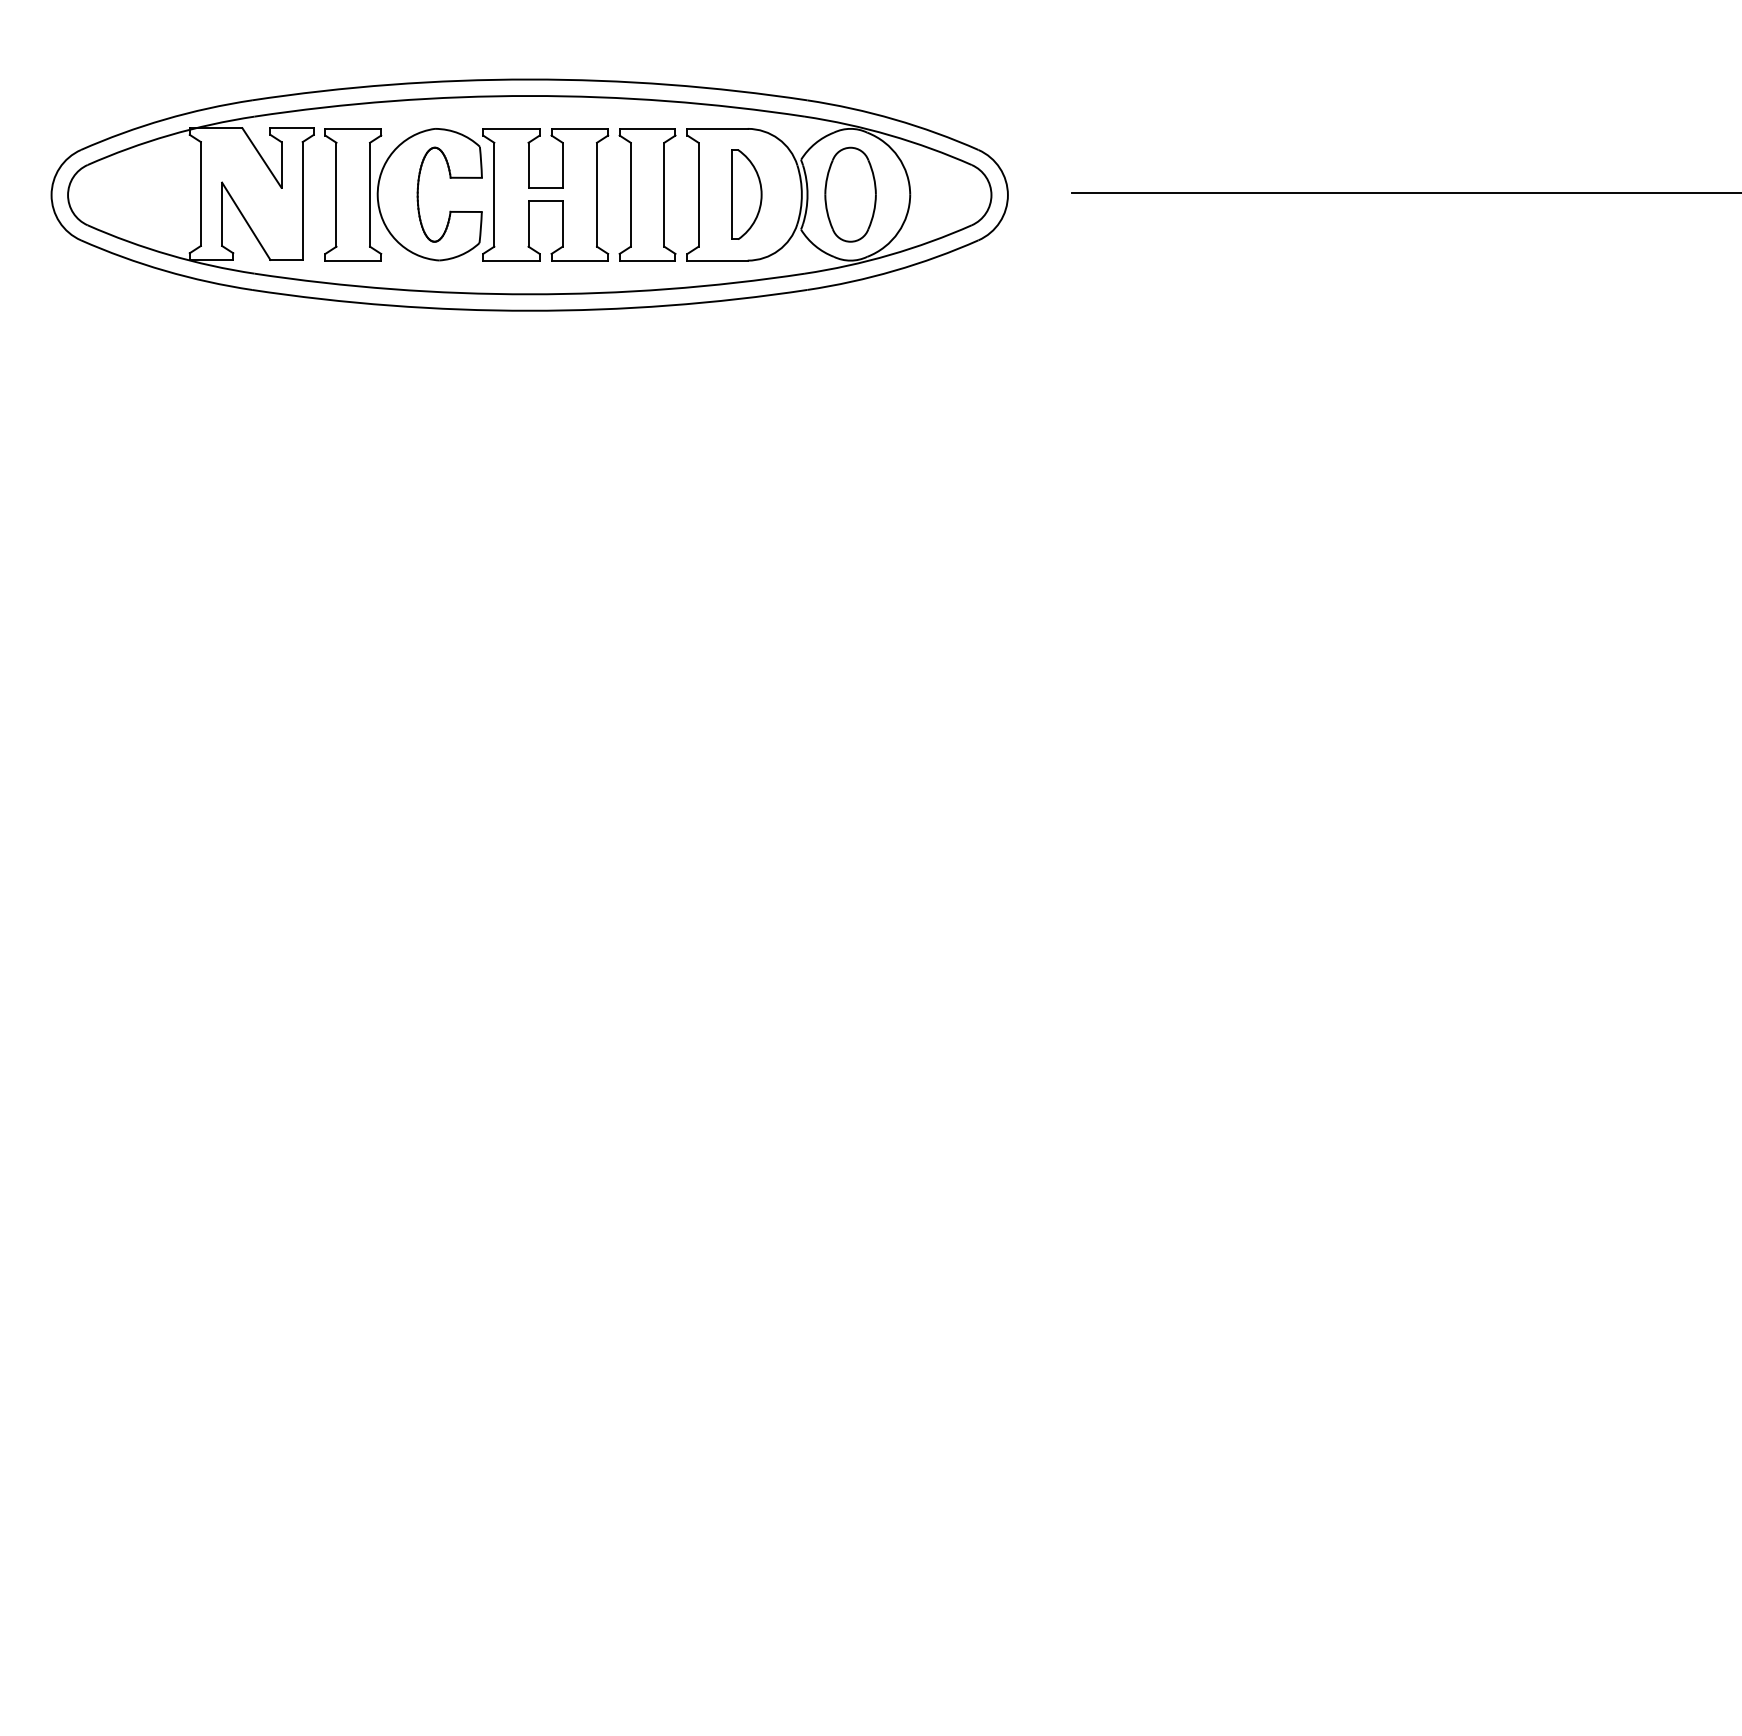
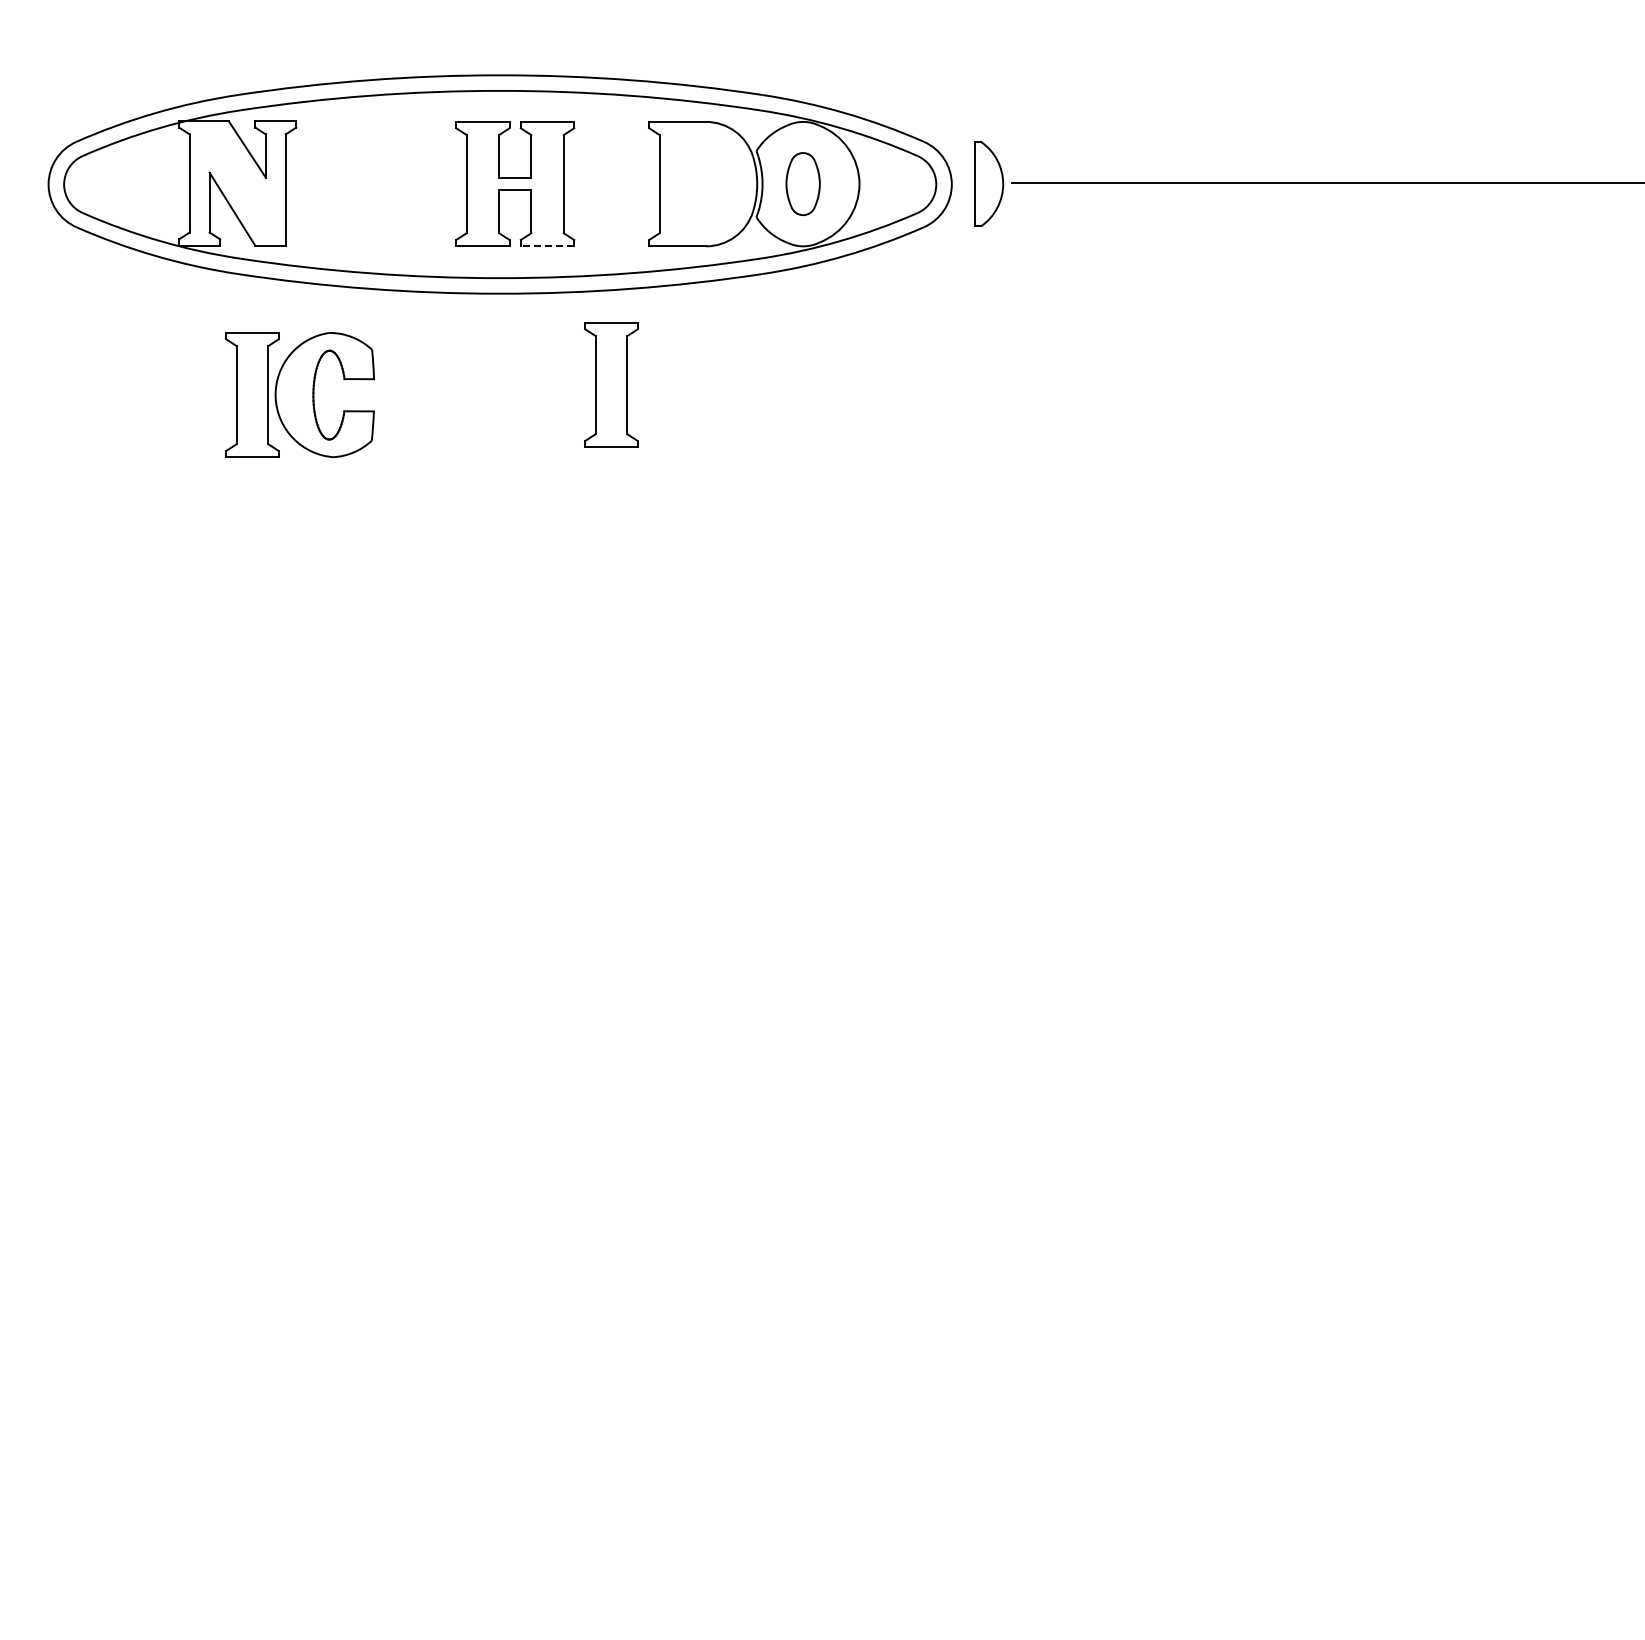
part: (647, 194) -> (611, 384), moved
part: (747, 194) -> (989, 183), moved
part: (849, 194) -> (802, 183), size x0.7
part: (403, 195) -> (299, 395), moved
line: (579, 260) -> (547, 246), solid -> dashed

